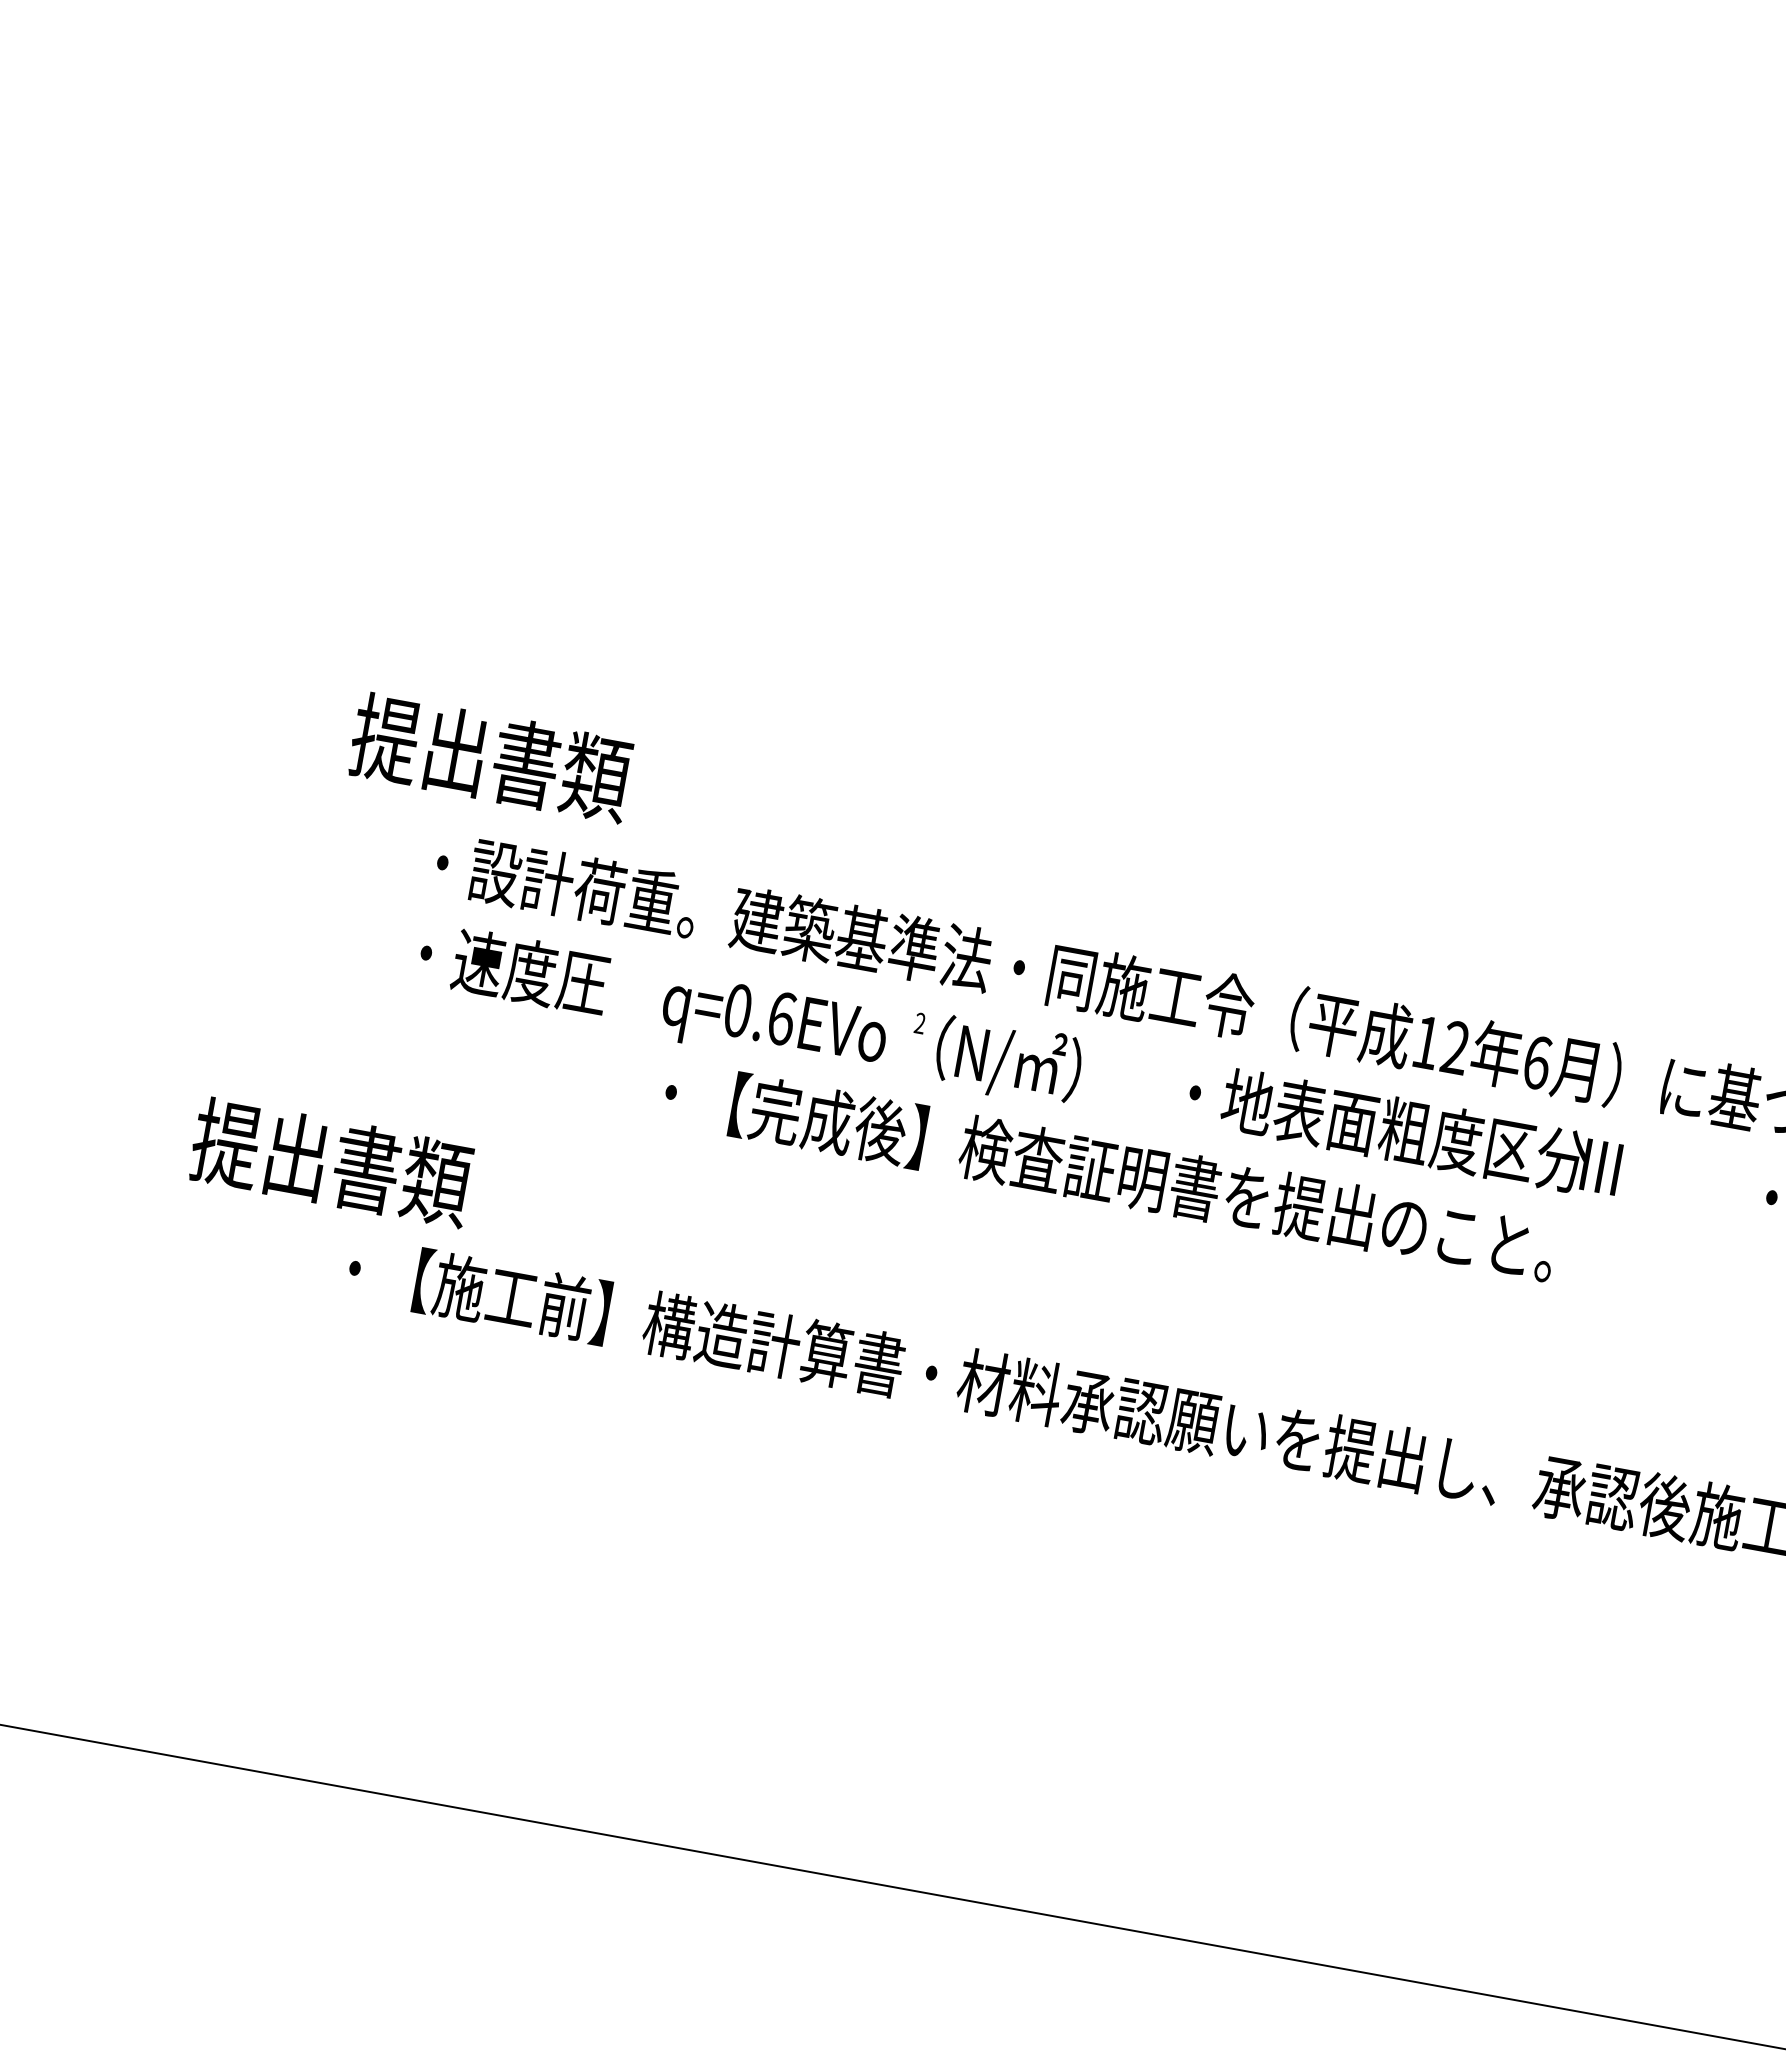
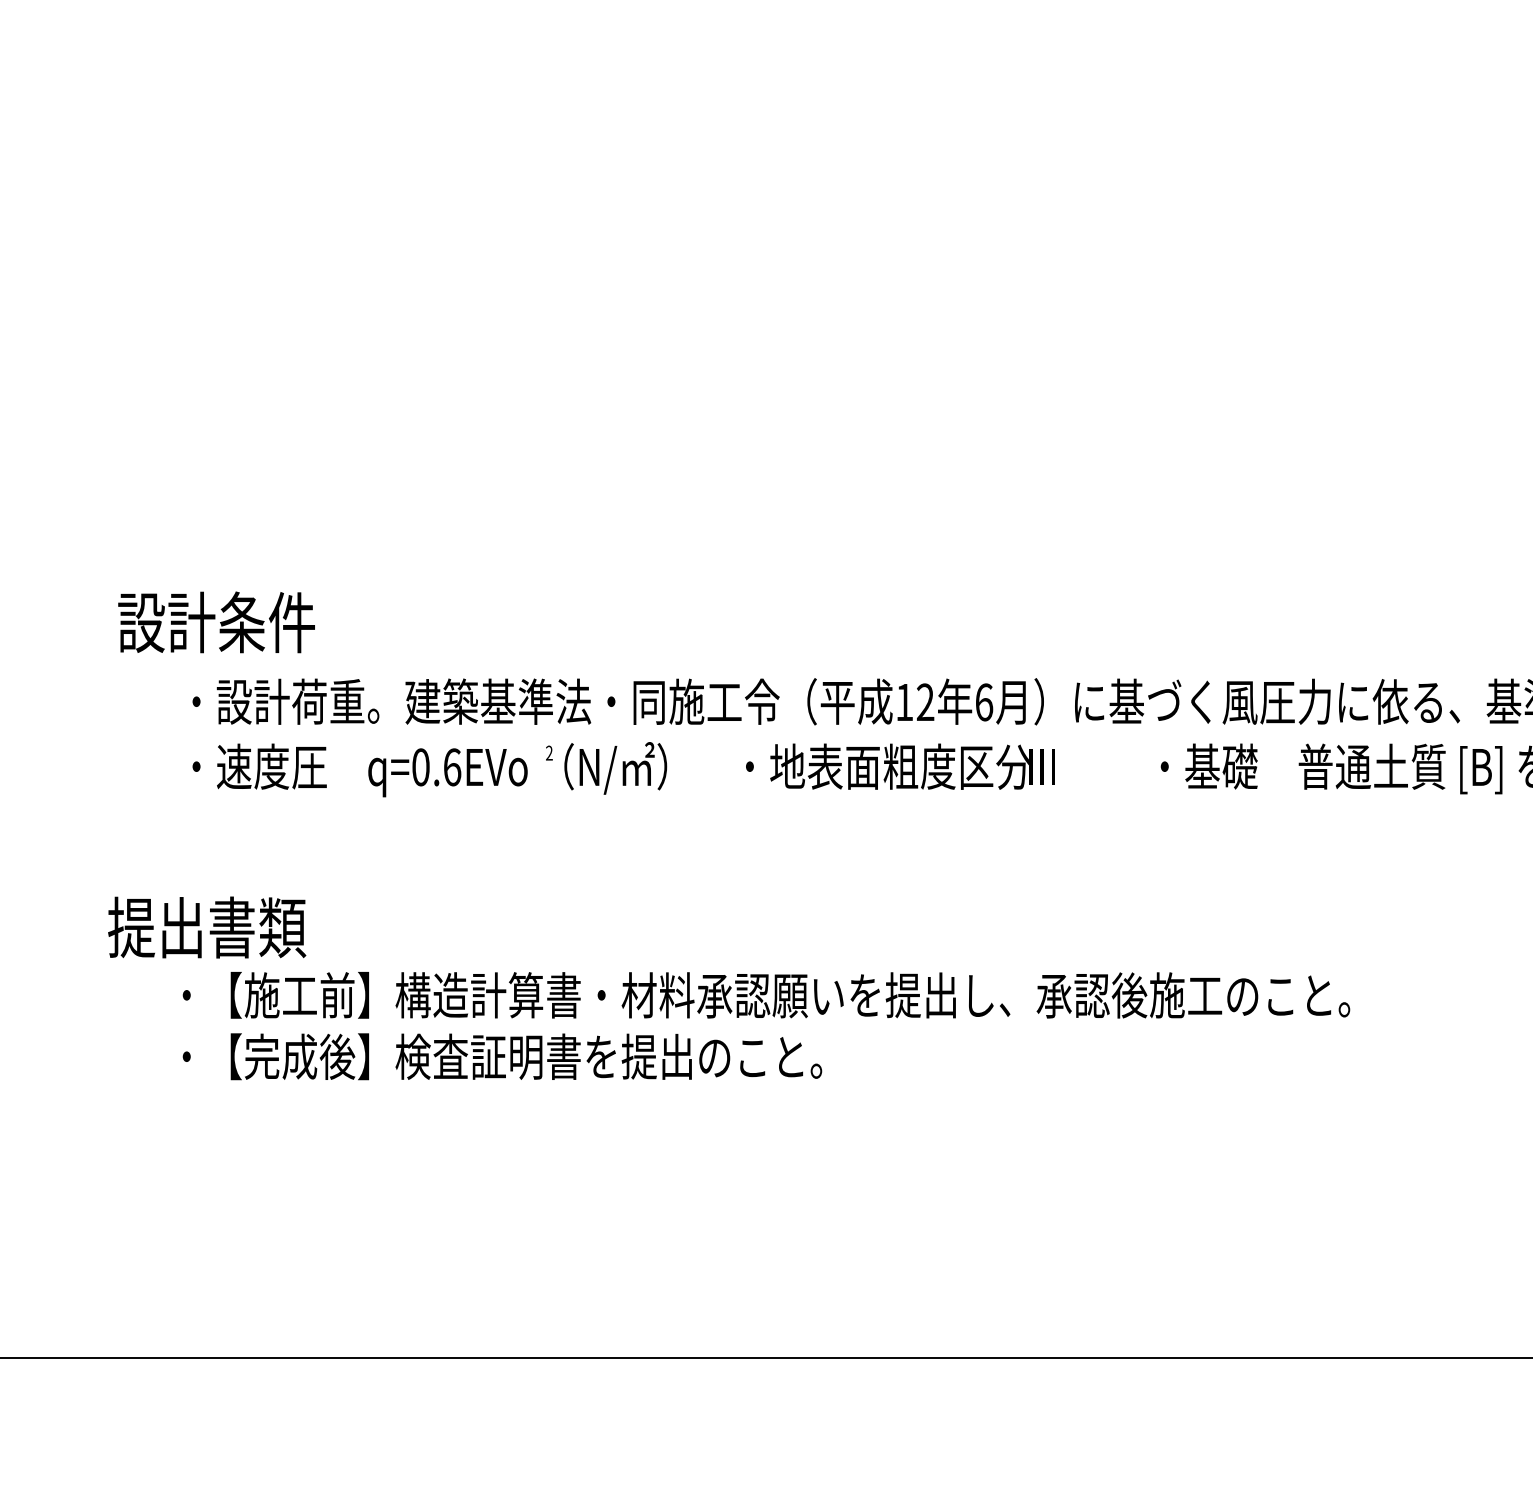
text: (490, 757) -> (216, 622), 提出書類 -> 設計条件
text: (332, 1162) -> (207, 927), moved
text: (1110, 1171) -> (502, 1056), moved

